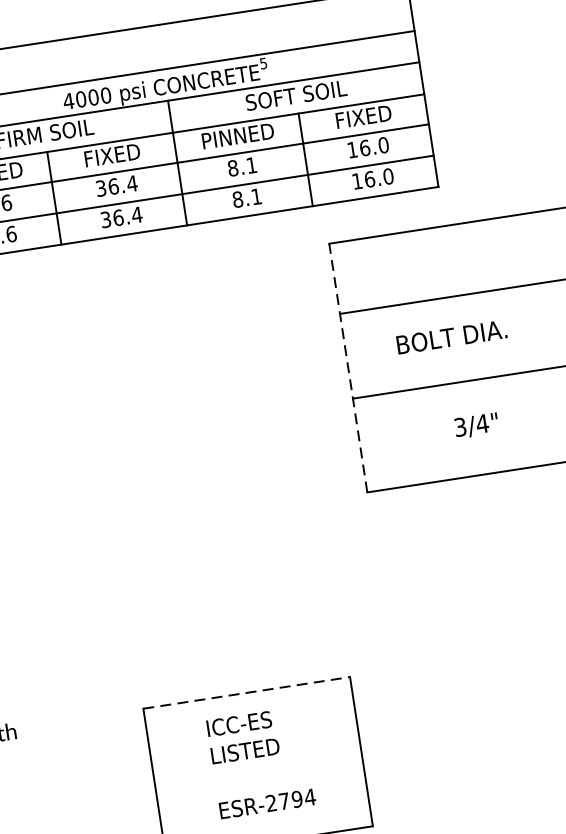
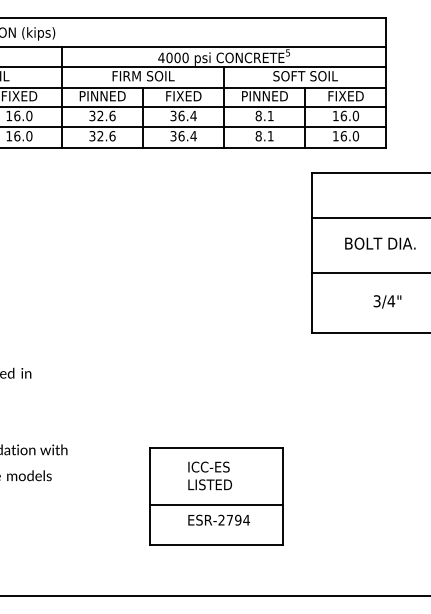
line: (348, 366) -> (312, 252), dashed -> solid
line: (246, 693) -> (216, 448), dashed -> solid
line: (260, 781) -> (216, 505), added

